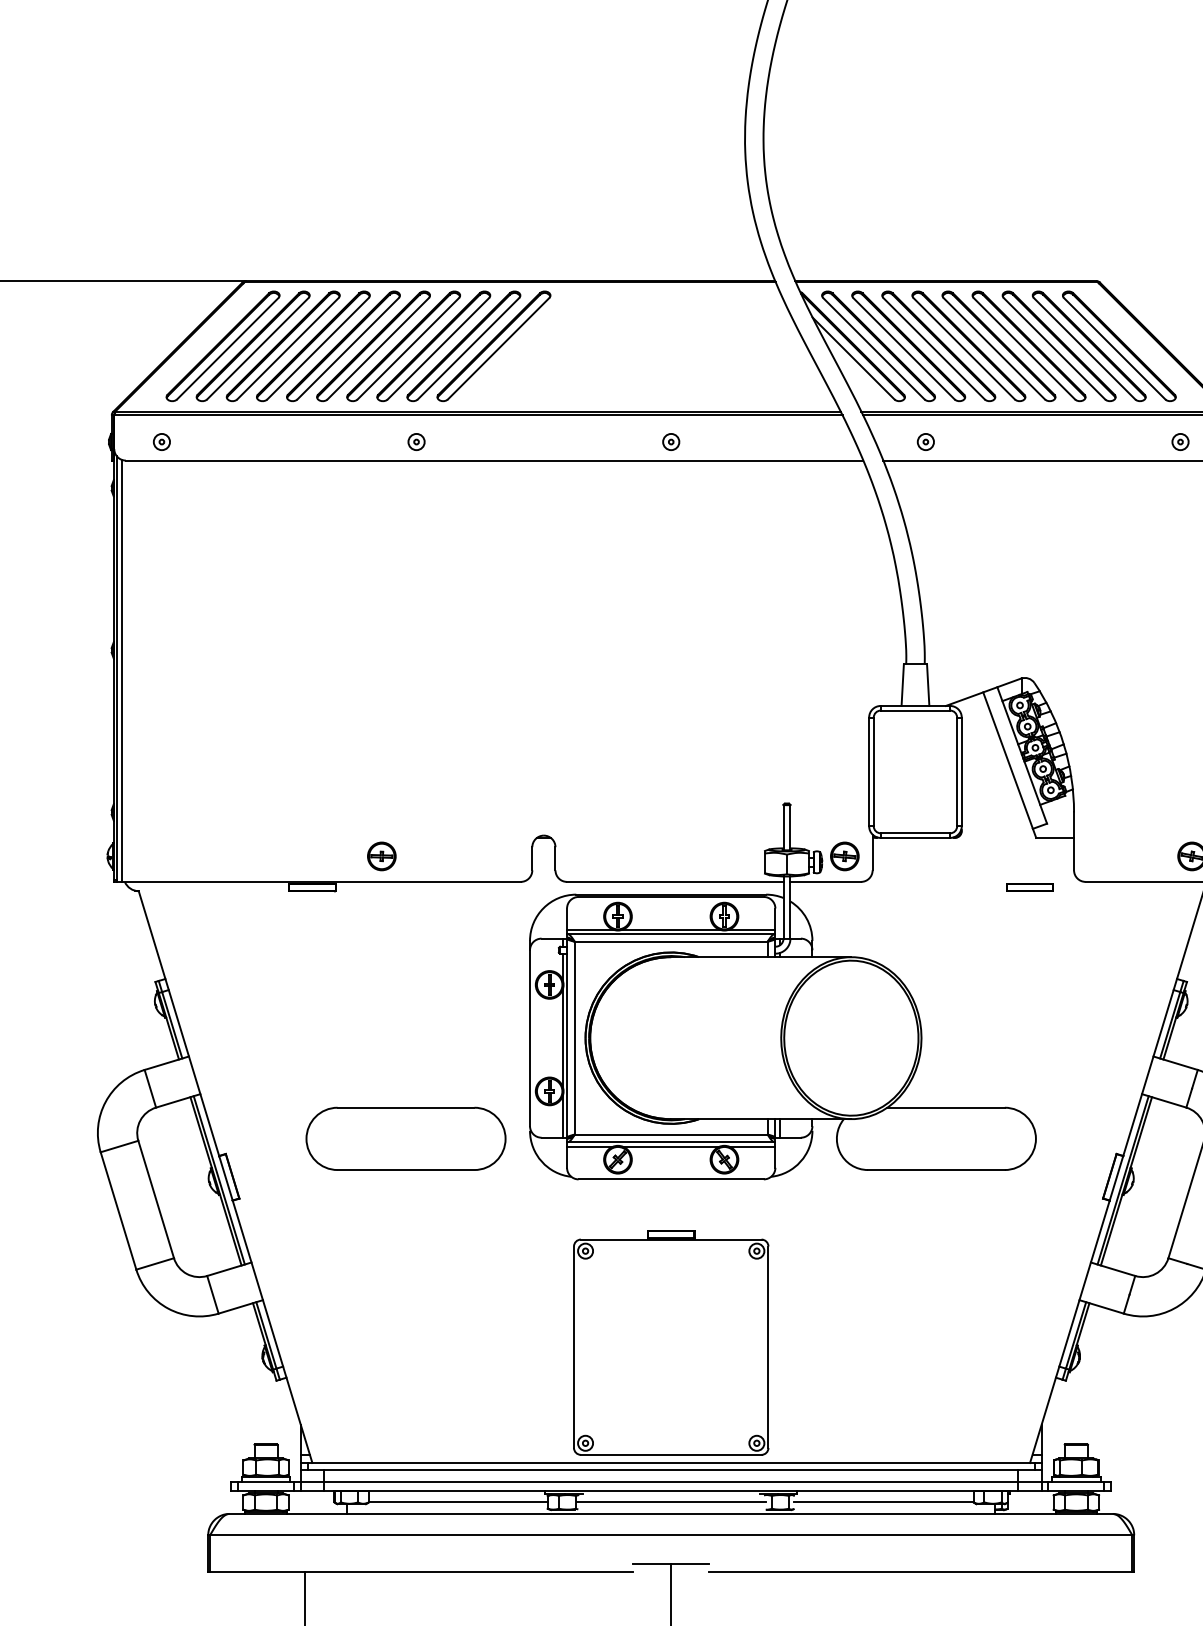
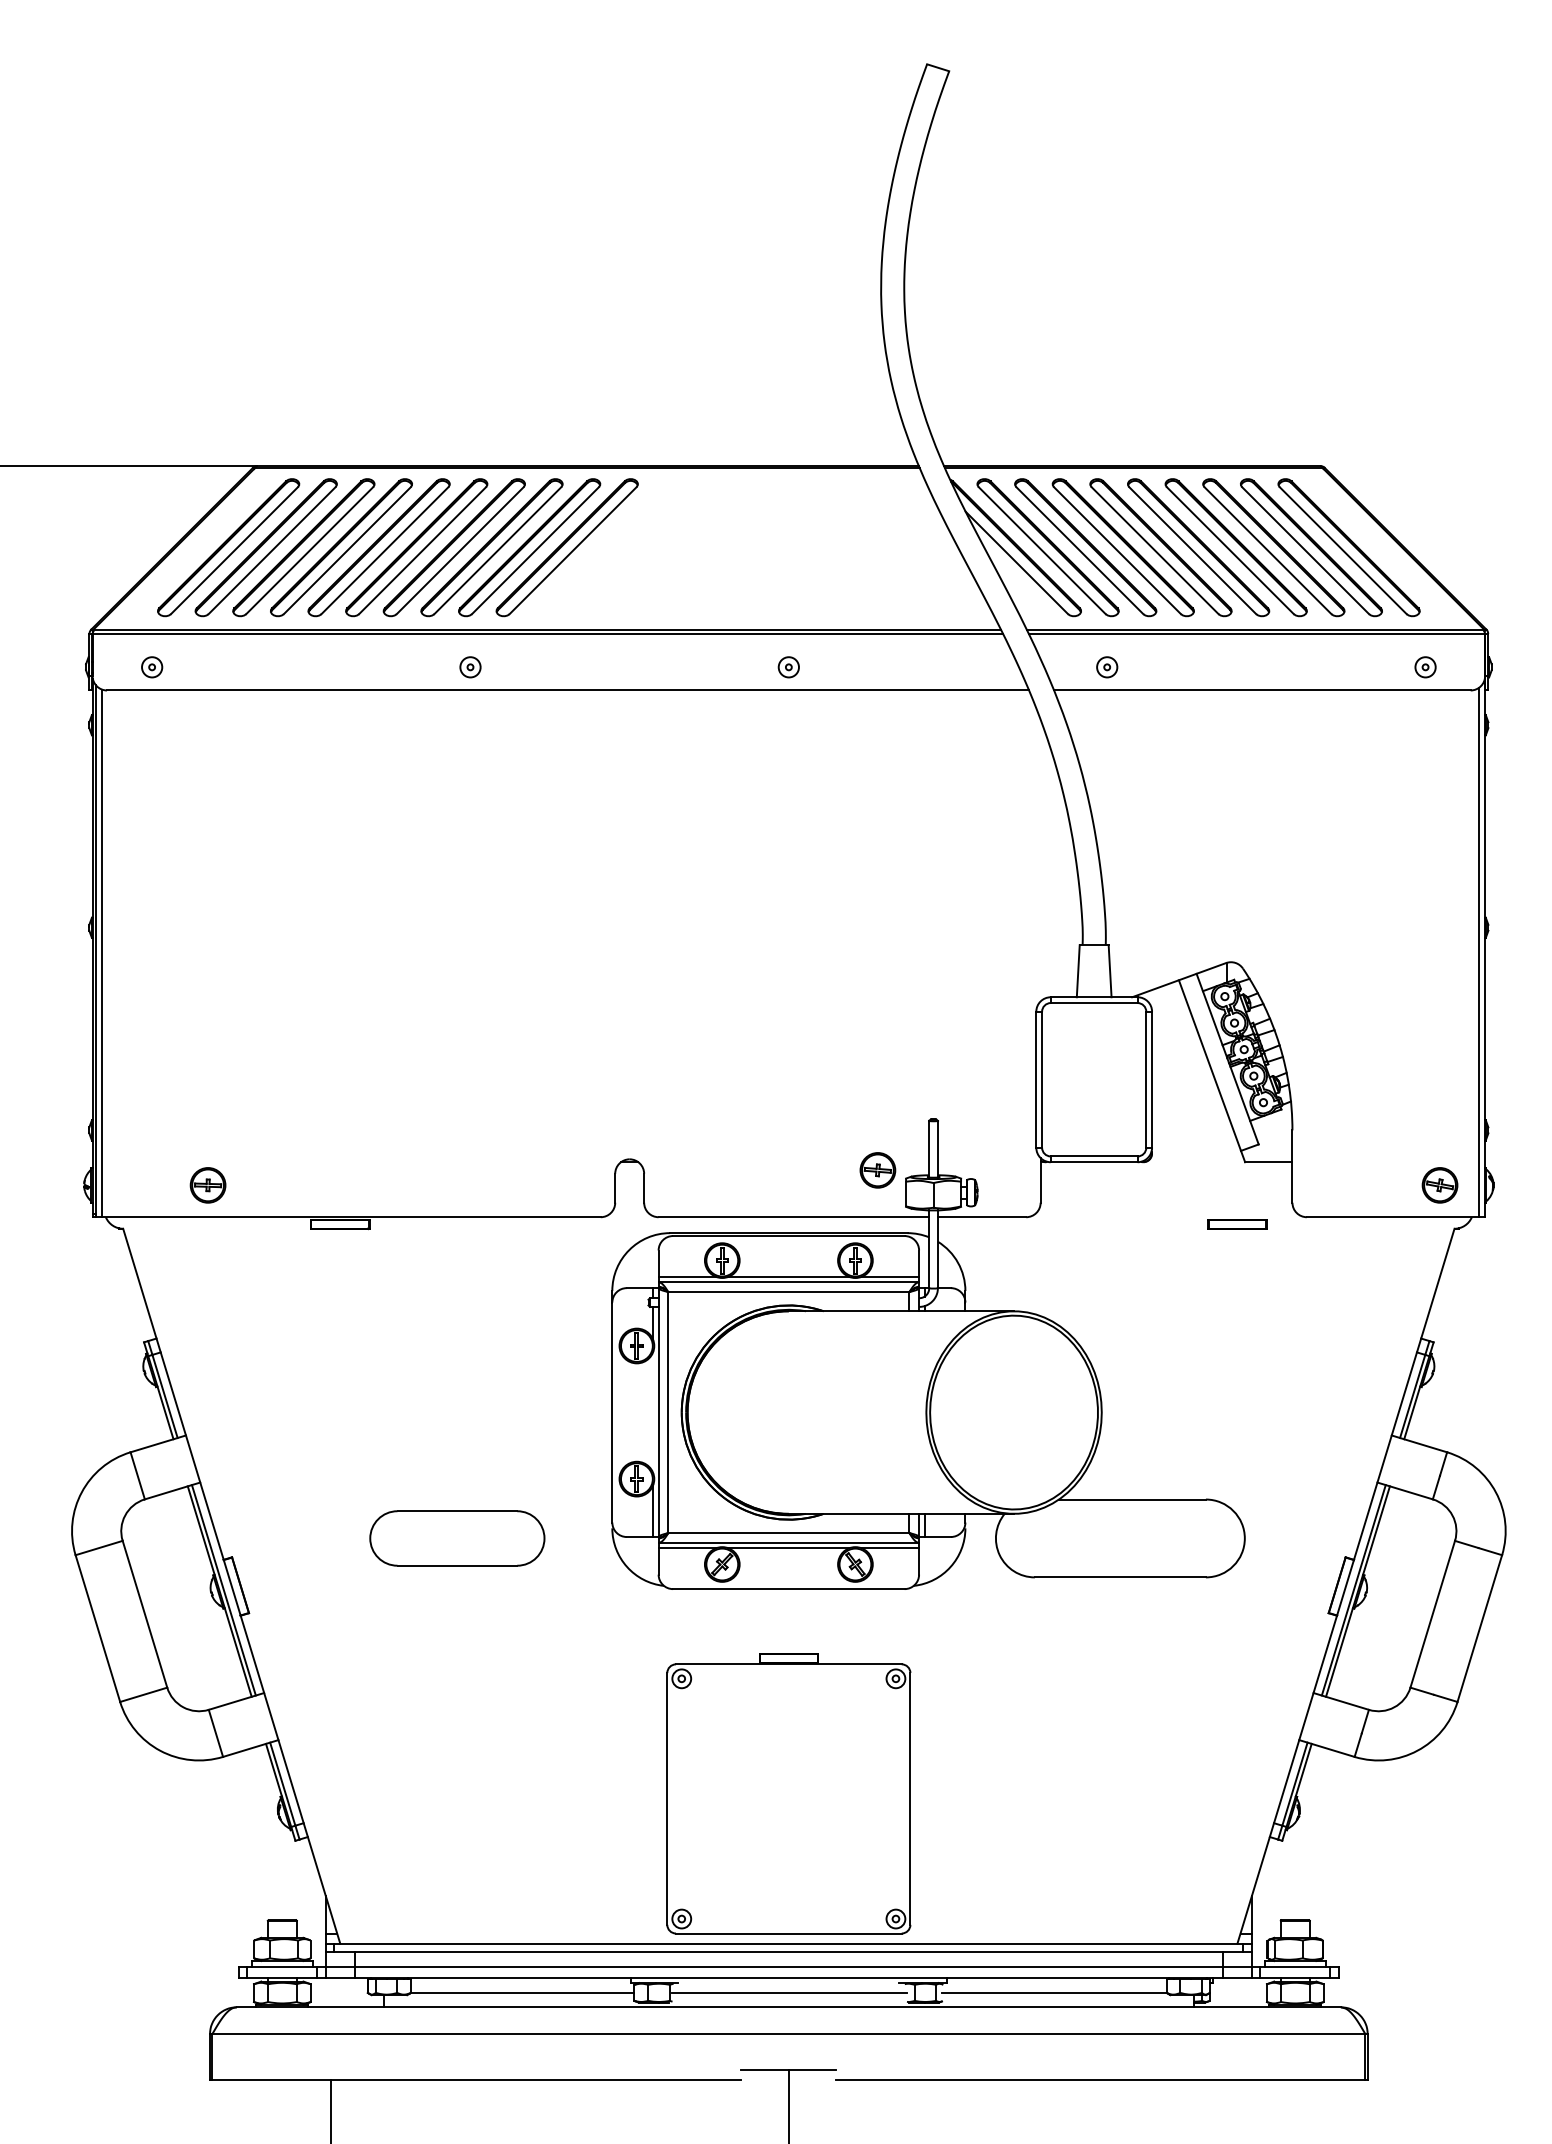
part: (381, 856) -> (207, 1185), moved
part: (844, 856) -> (877, 1170), moved
line: (562, 1038) -> (653, 1412), removed
part: (406, 1138) -> (457, 1538), size x0.7

